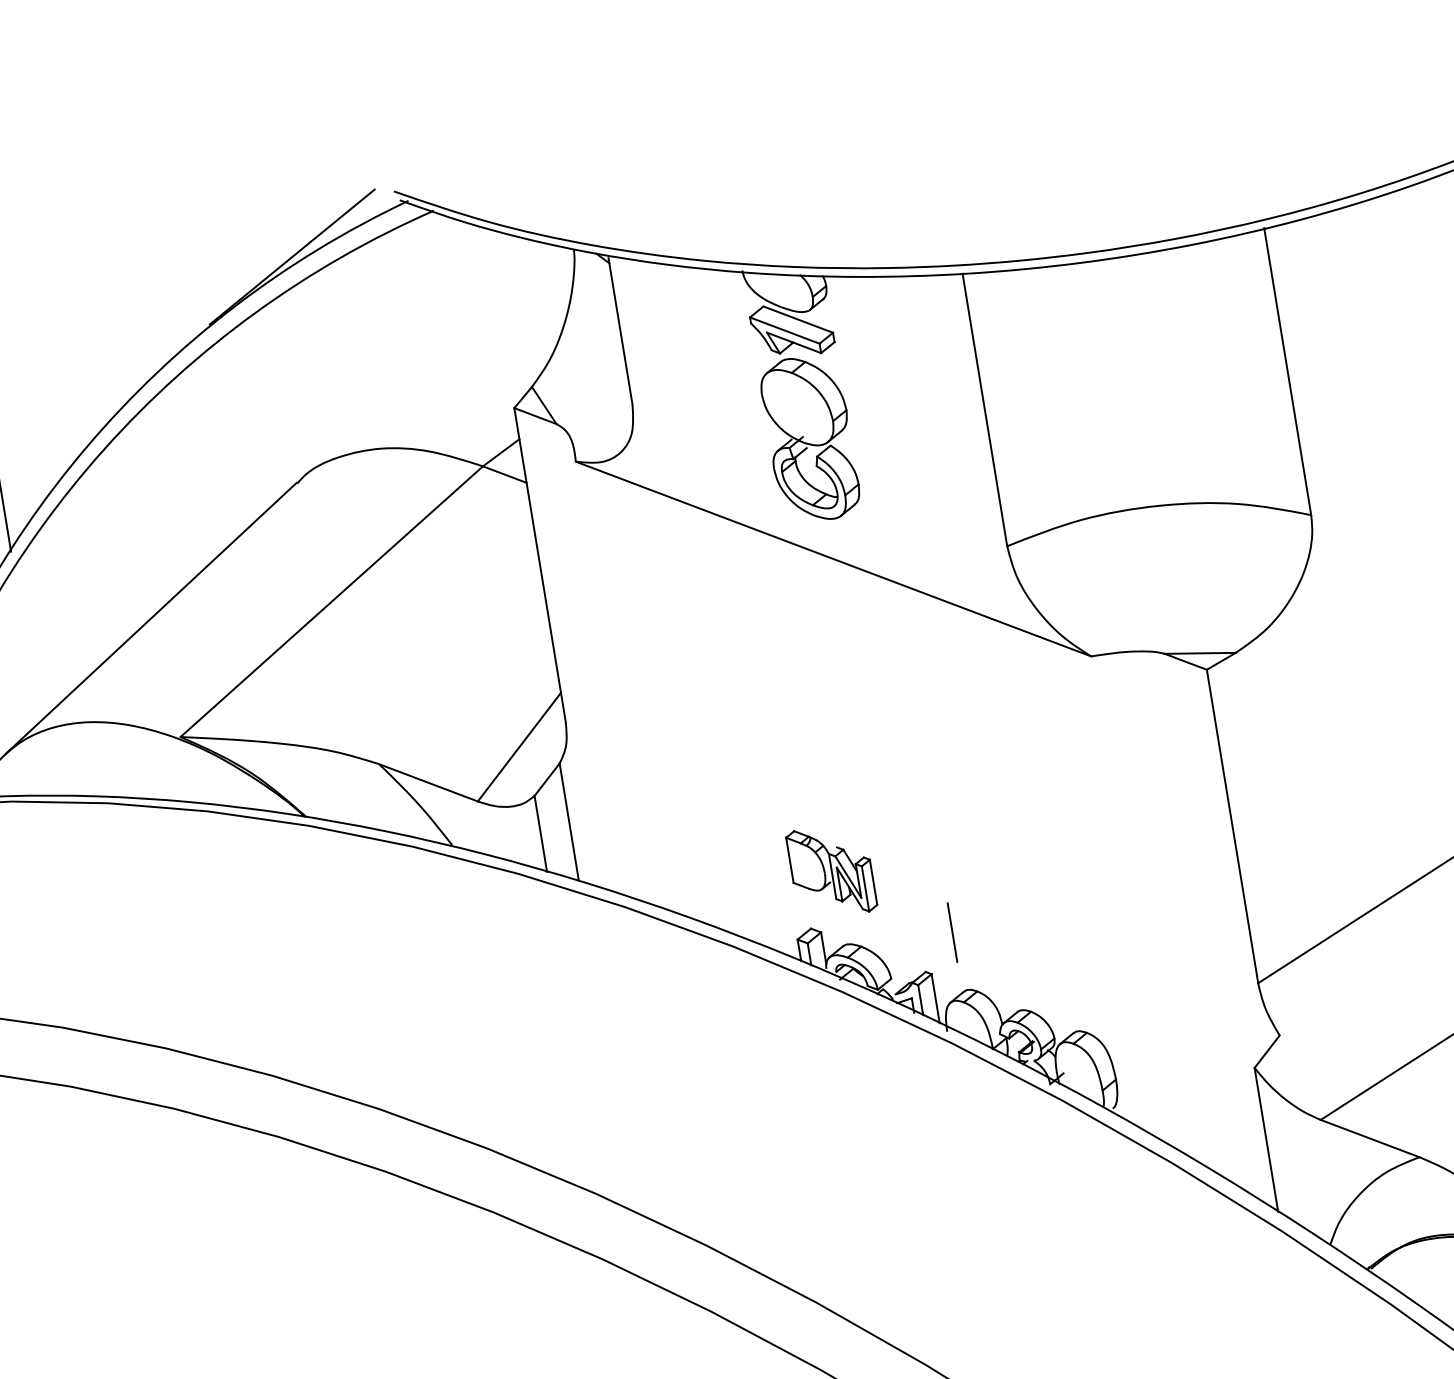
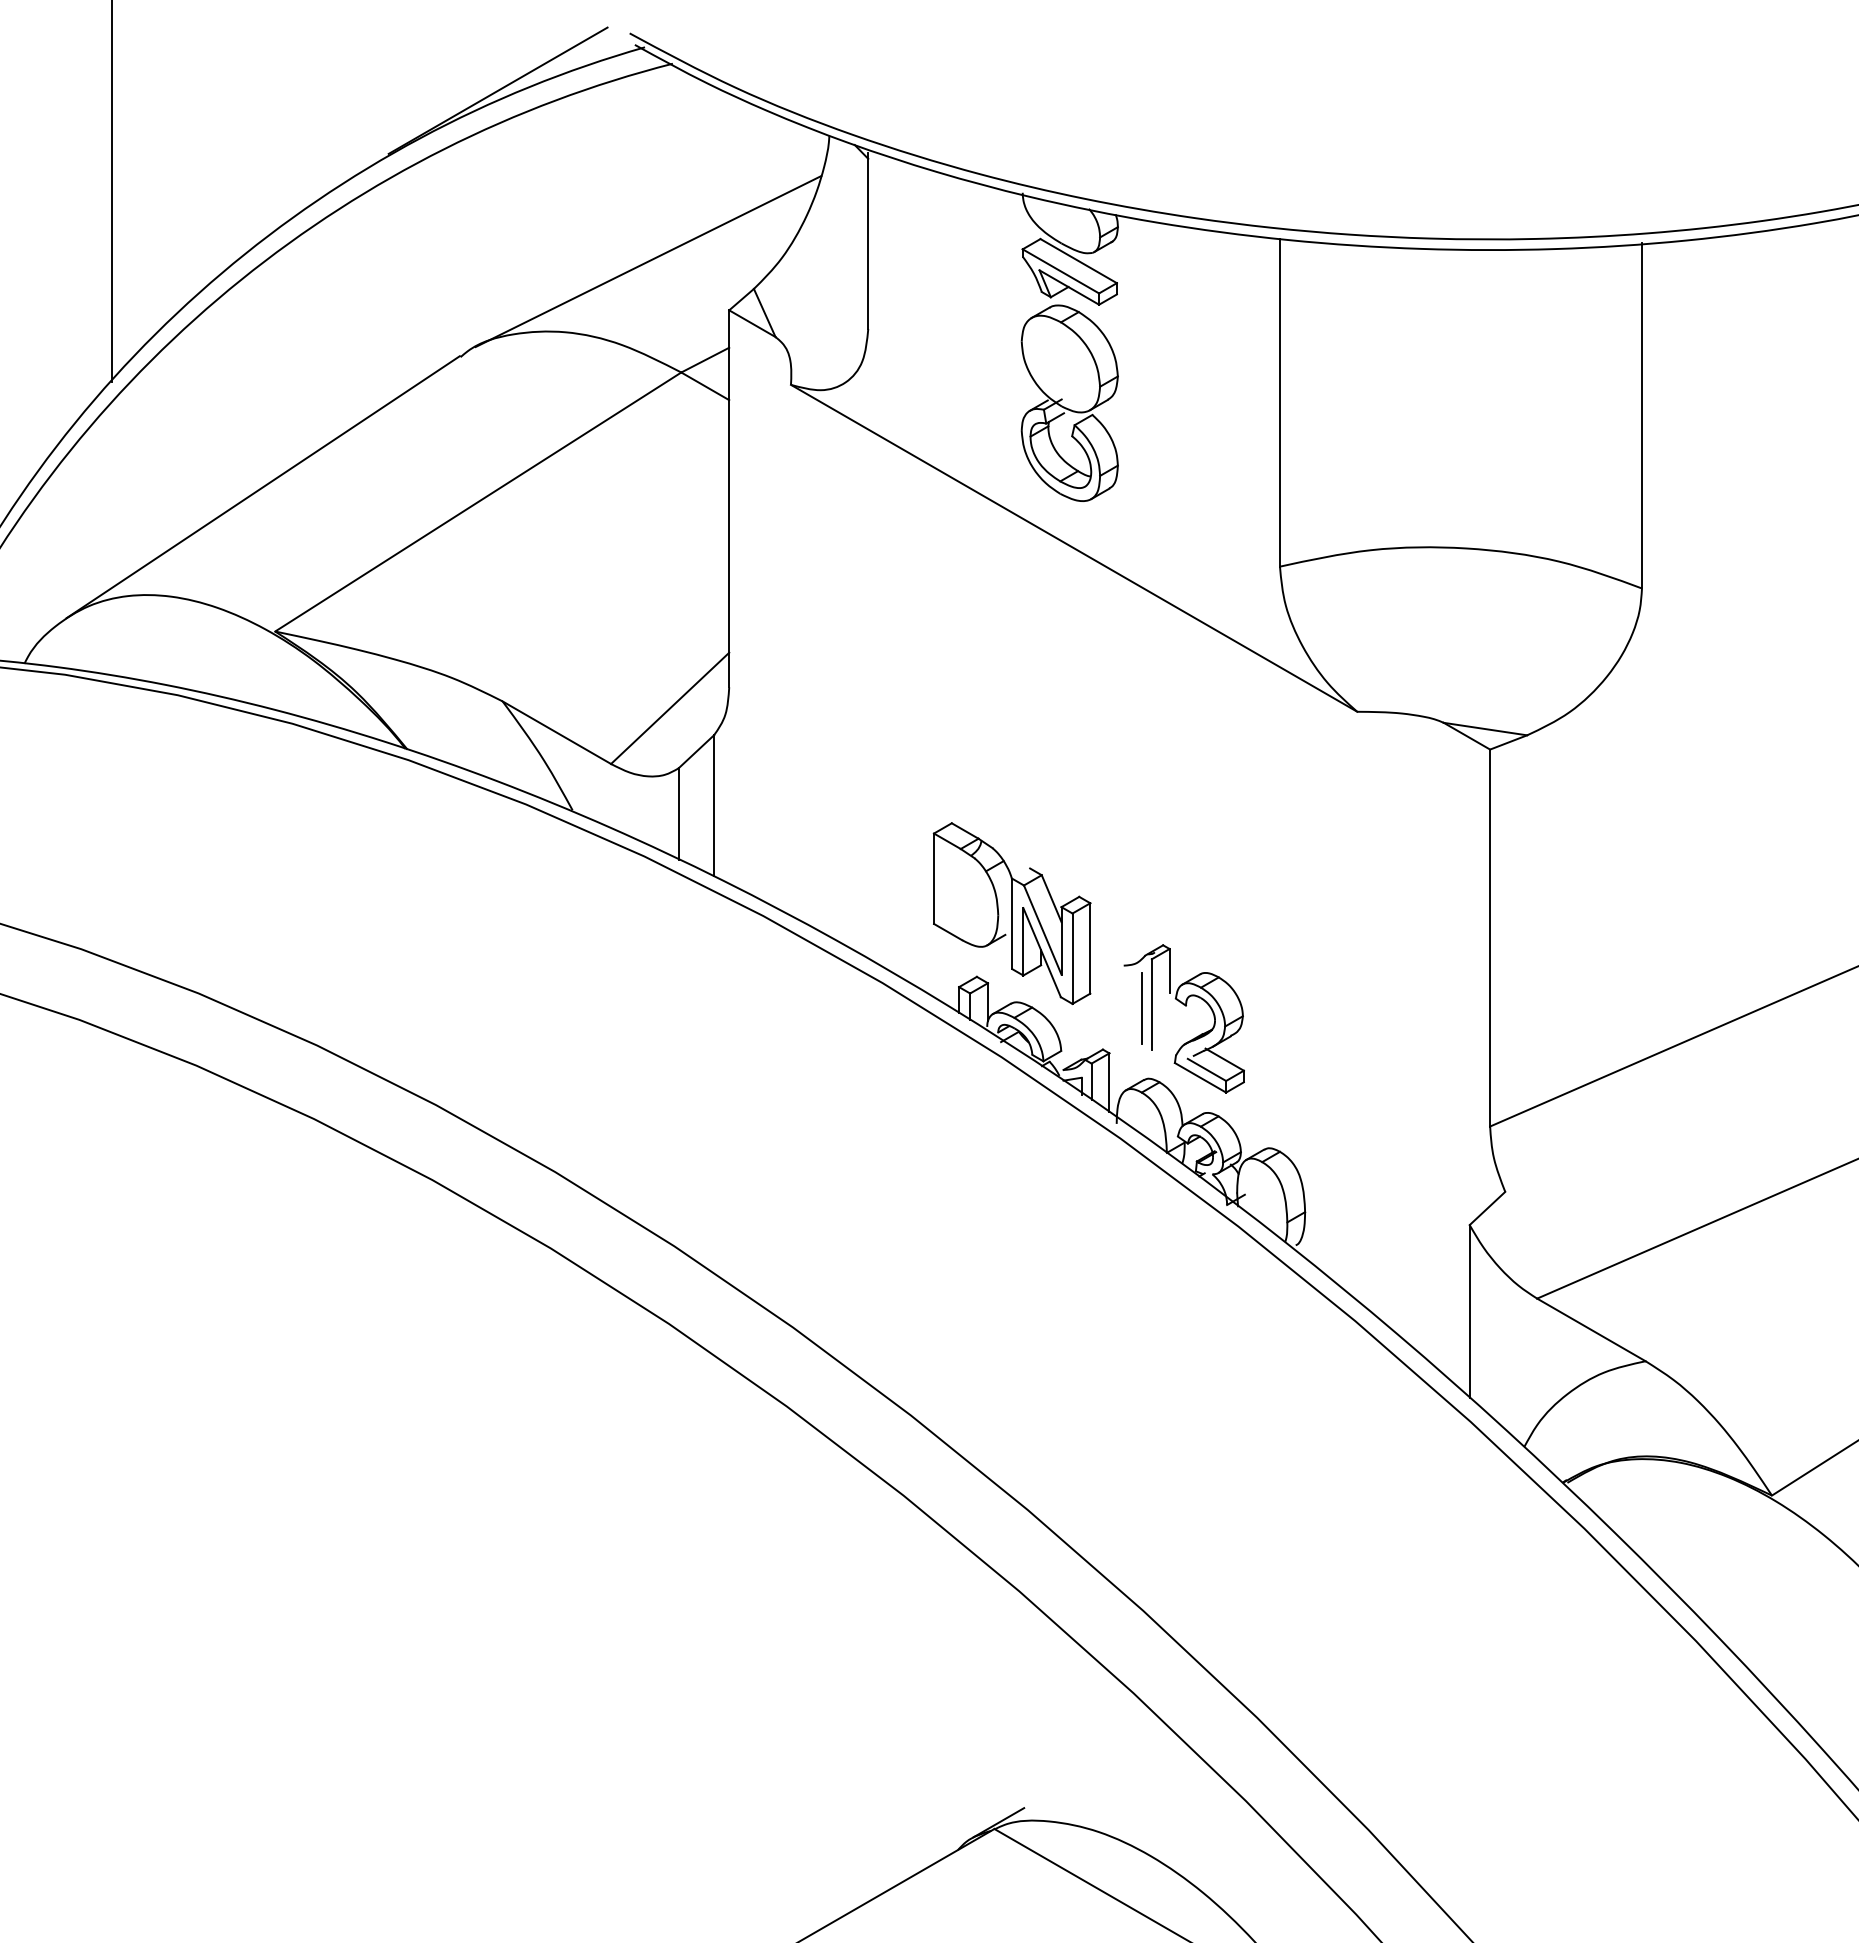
line: (440, 378) -> (648, 261), added
part: (831, 871) -> (1011, 913), size x1.67
part: (988, 924) -> (1185, 1006), added

